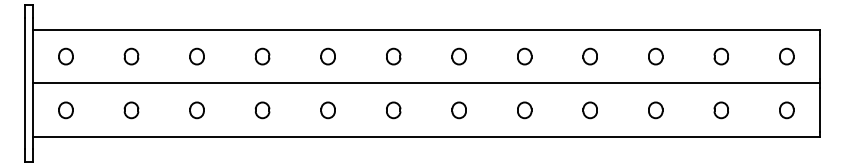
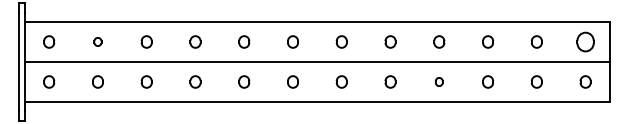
part: (131, 56) -> (97, 41), size x0.7
part: (786, 56) -> (585, 41), size x1.6
part: (589, 110) -> (438, 82), size x0.7

